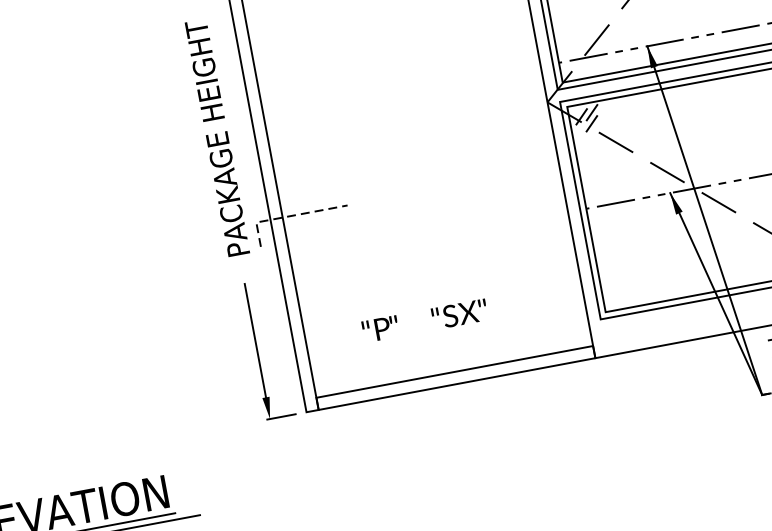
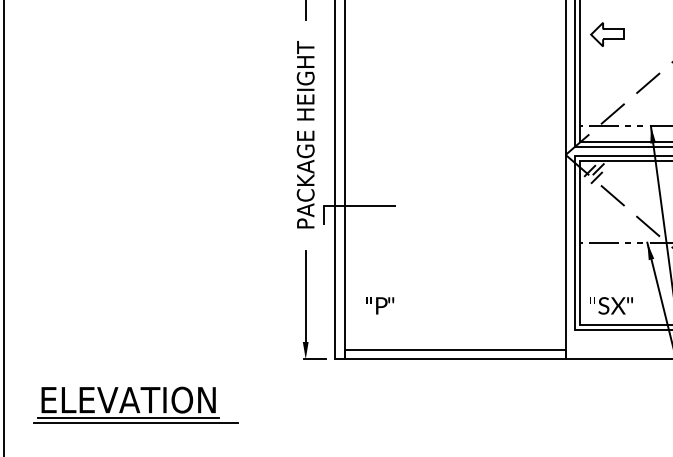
line: (288, 216) -> (349, 205), dashed -> solid
text: (459, 313) -> (611, 305), moved
text: (381, 328) -> (380, 305), moved

